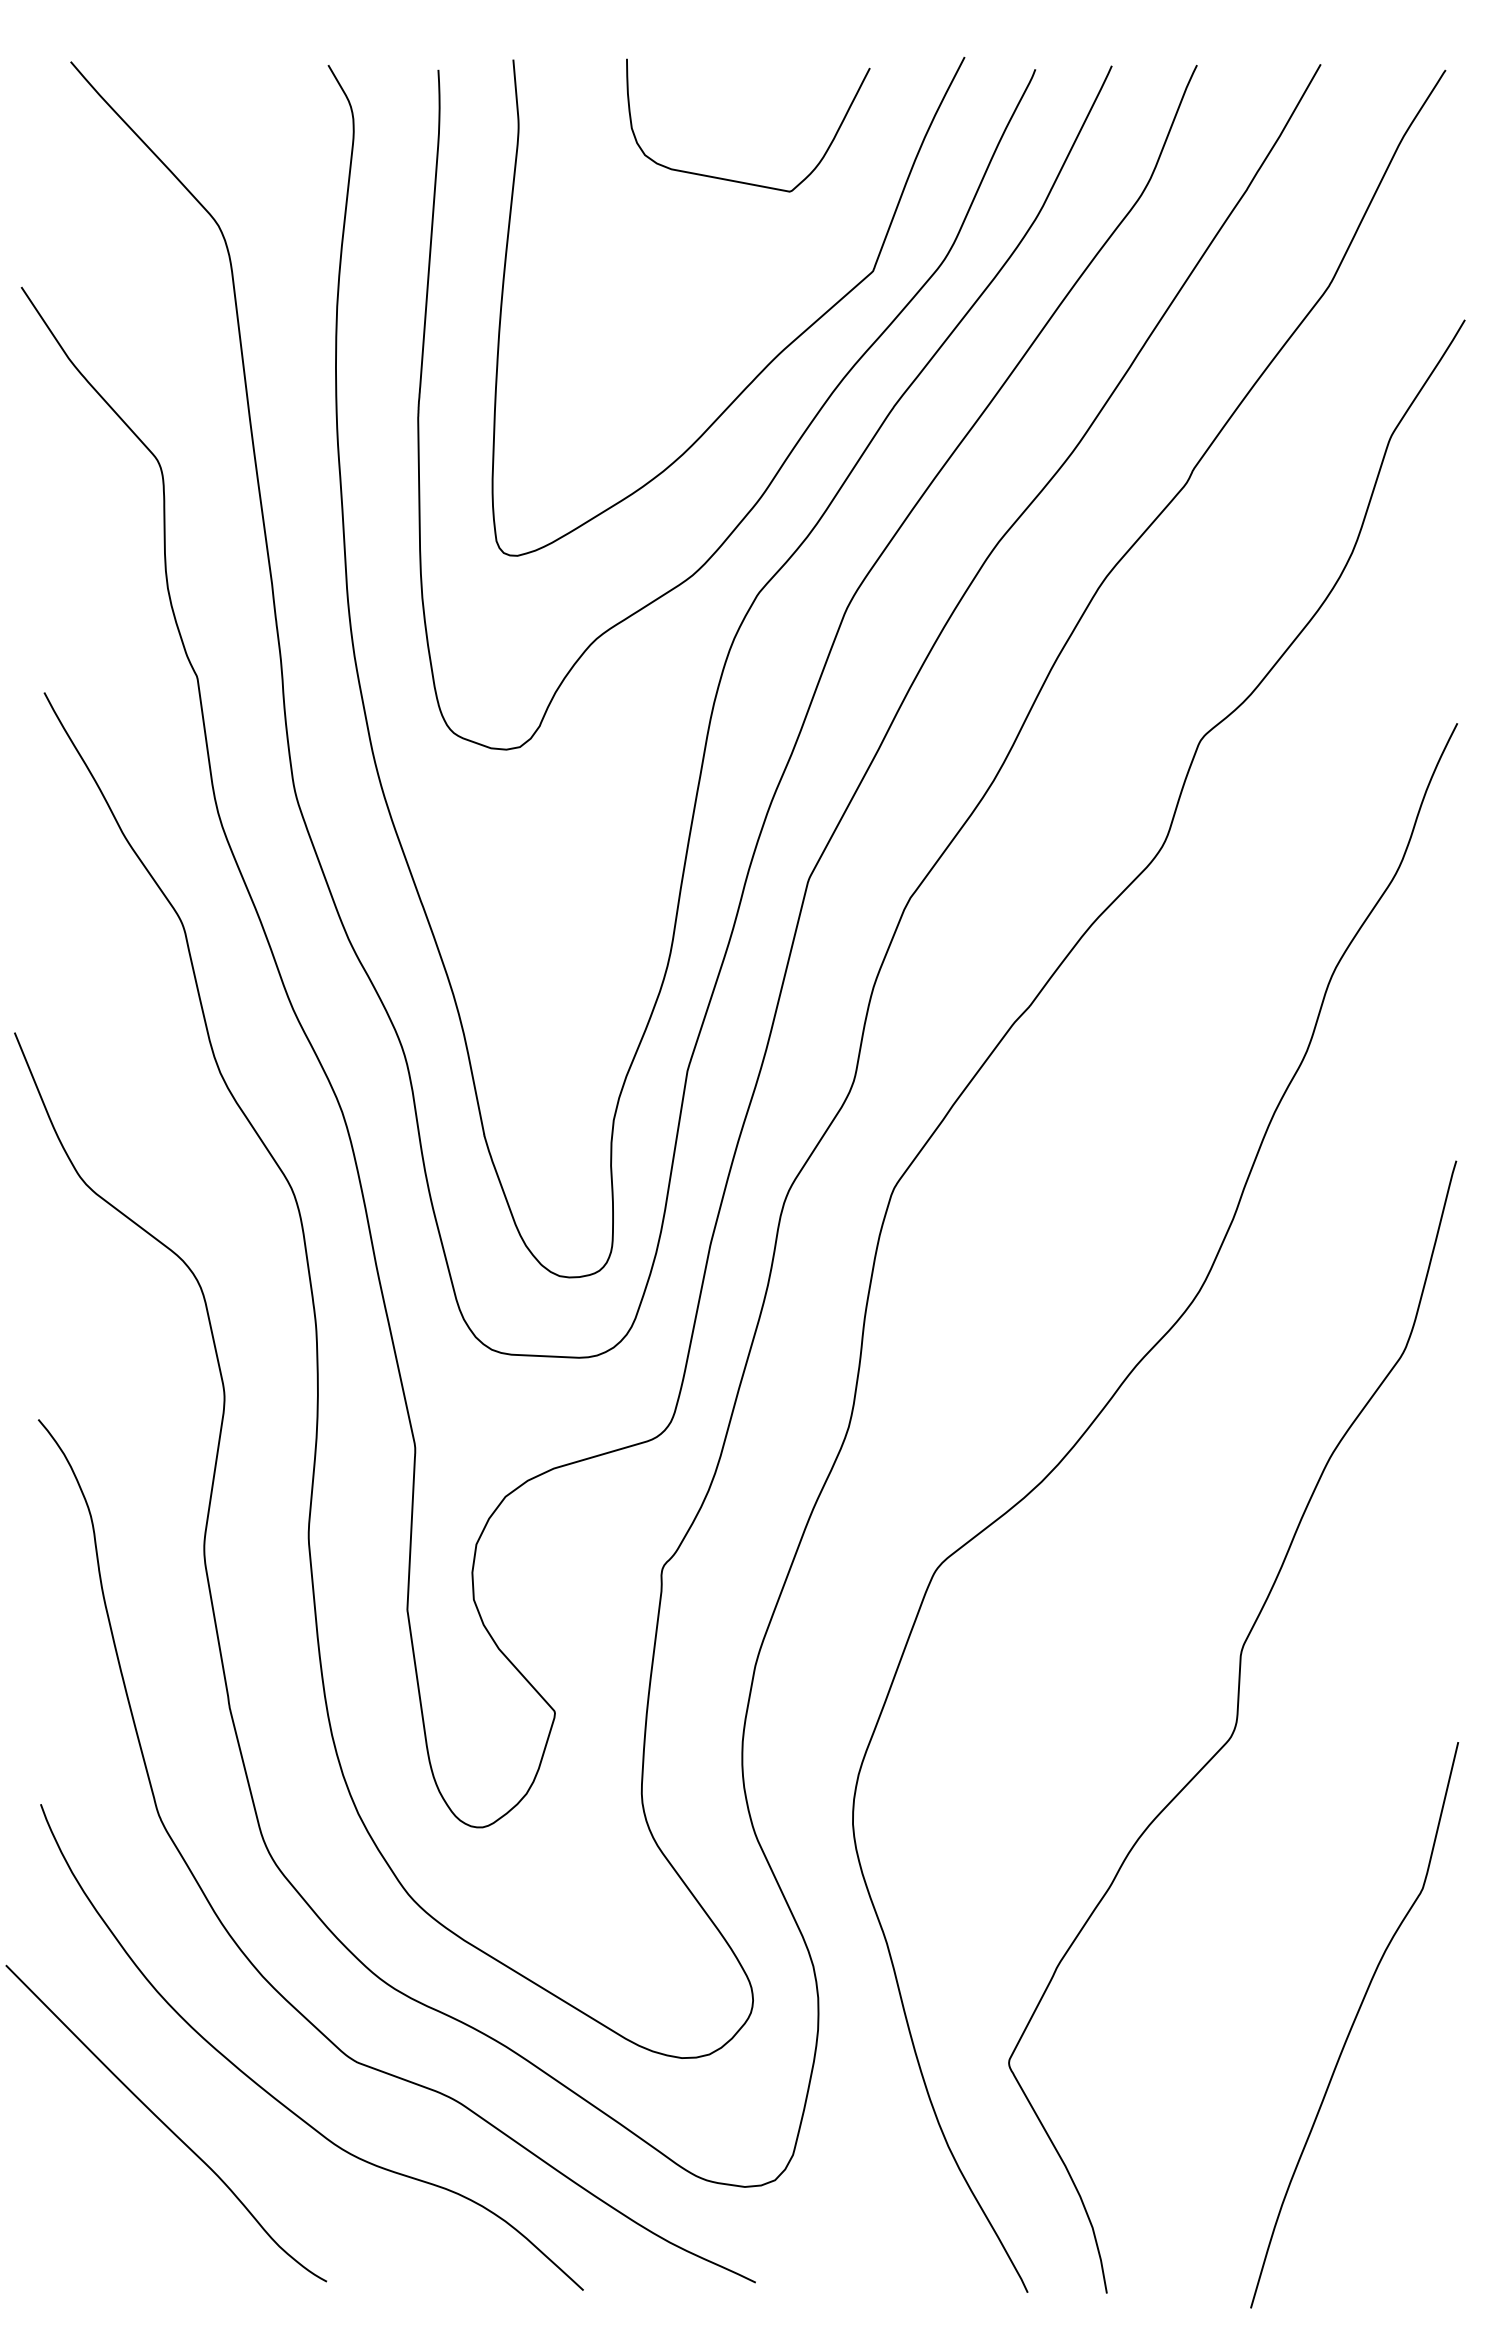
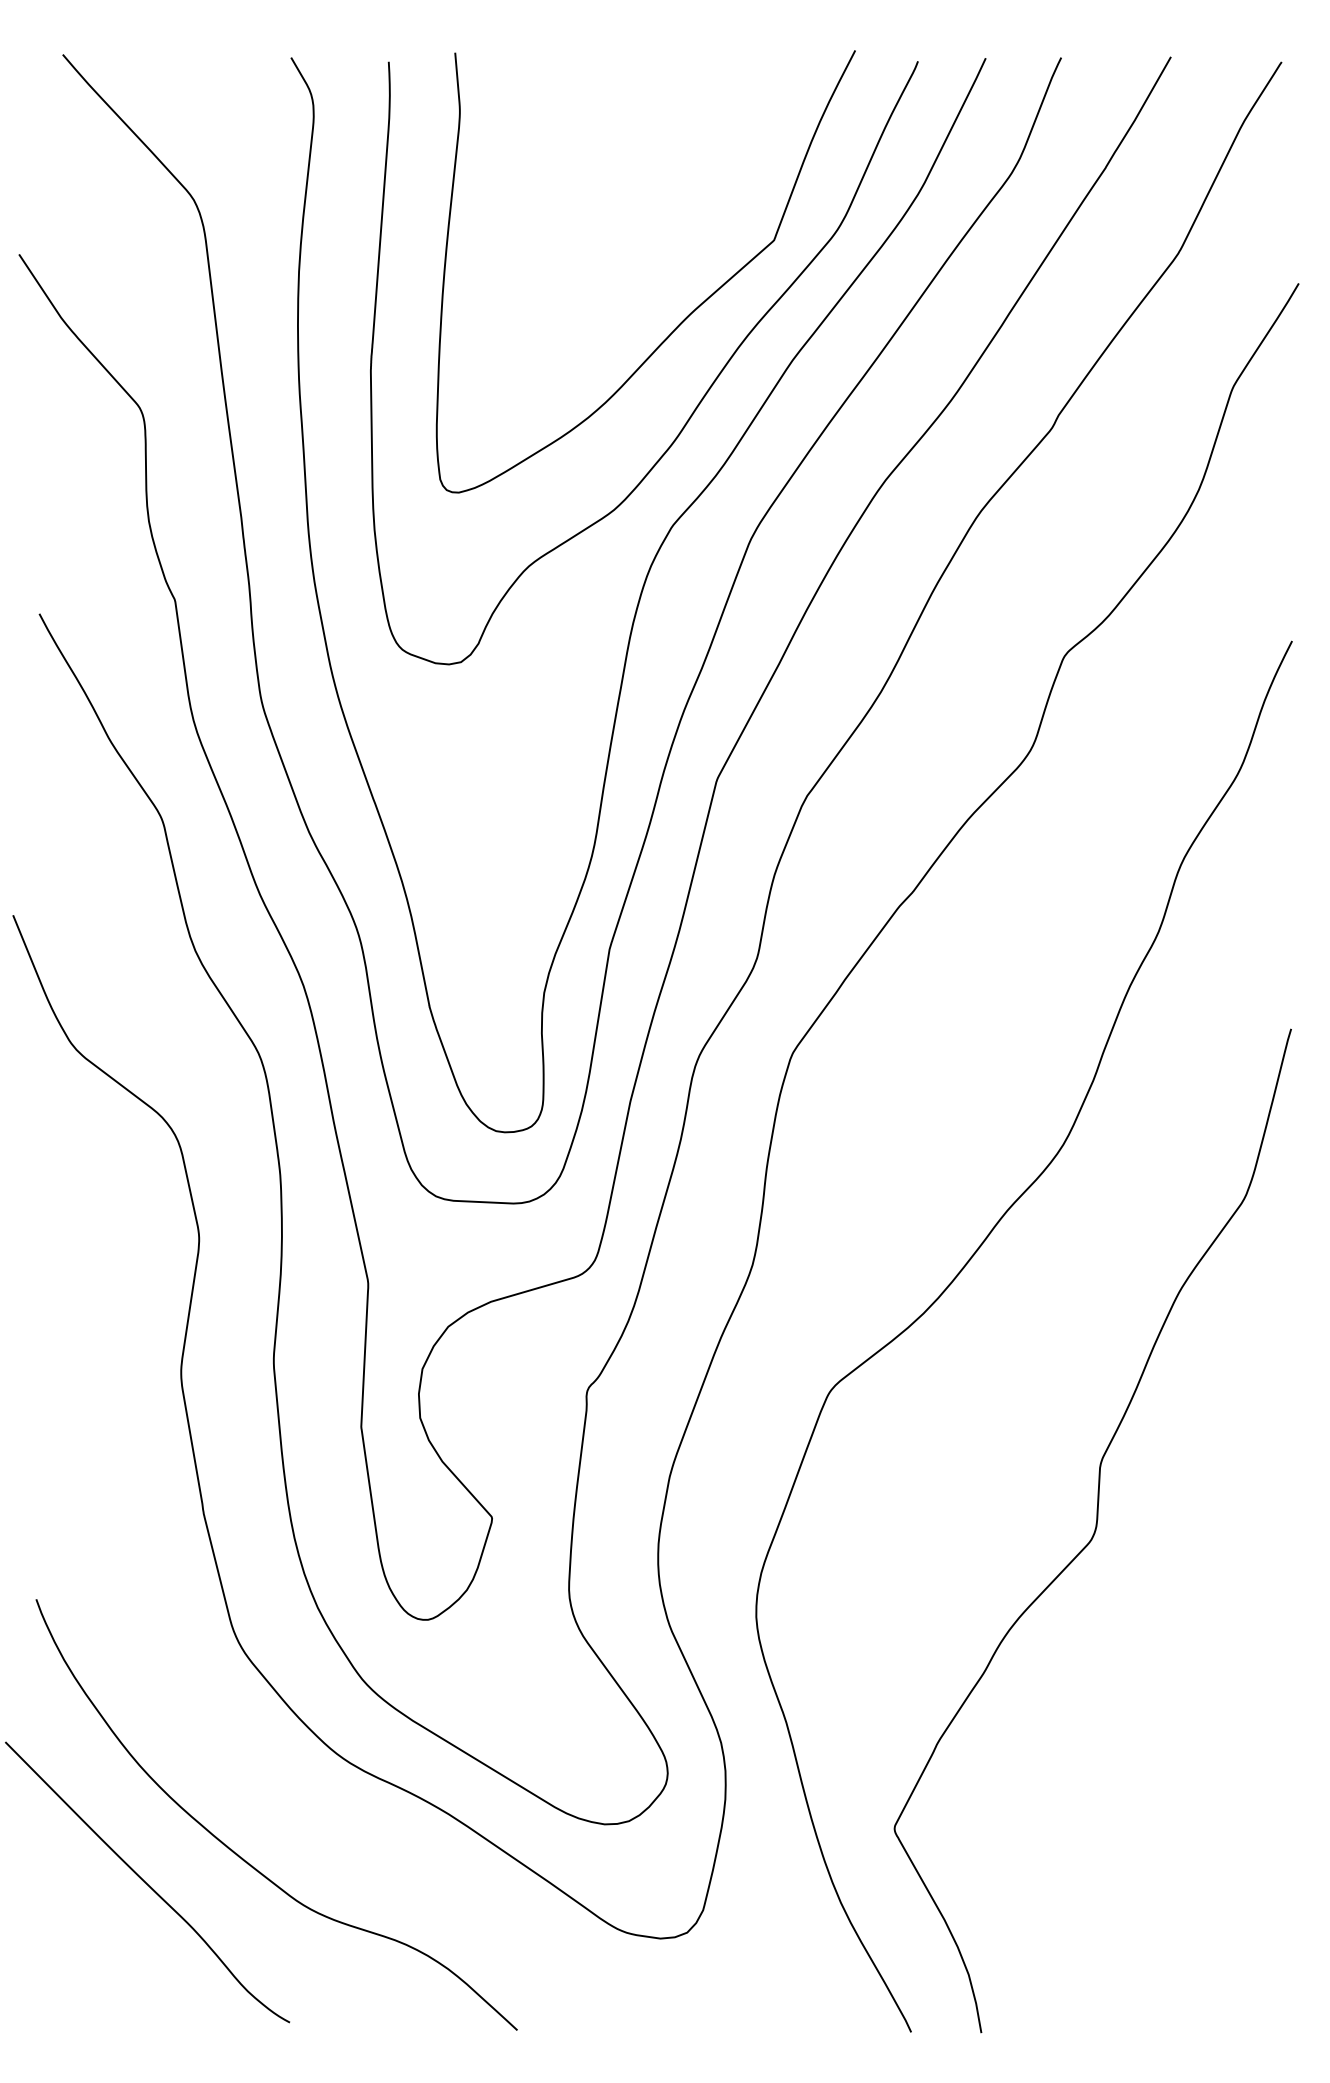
curve: (737, 180) -> (653, 159), removed
curve: (257, 1968) -> (228, 1744), removed
curve: (1353, 2025) -> (1200, 1795), removed

